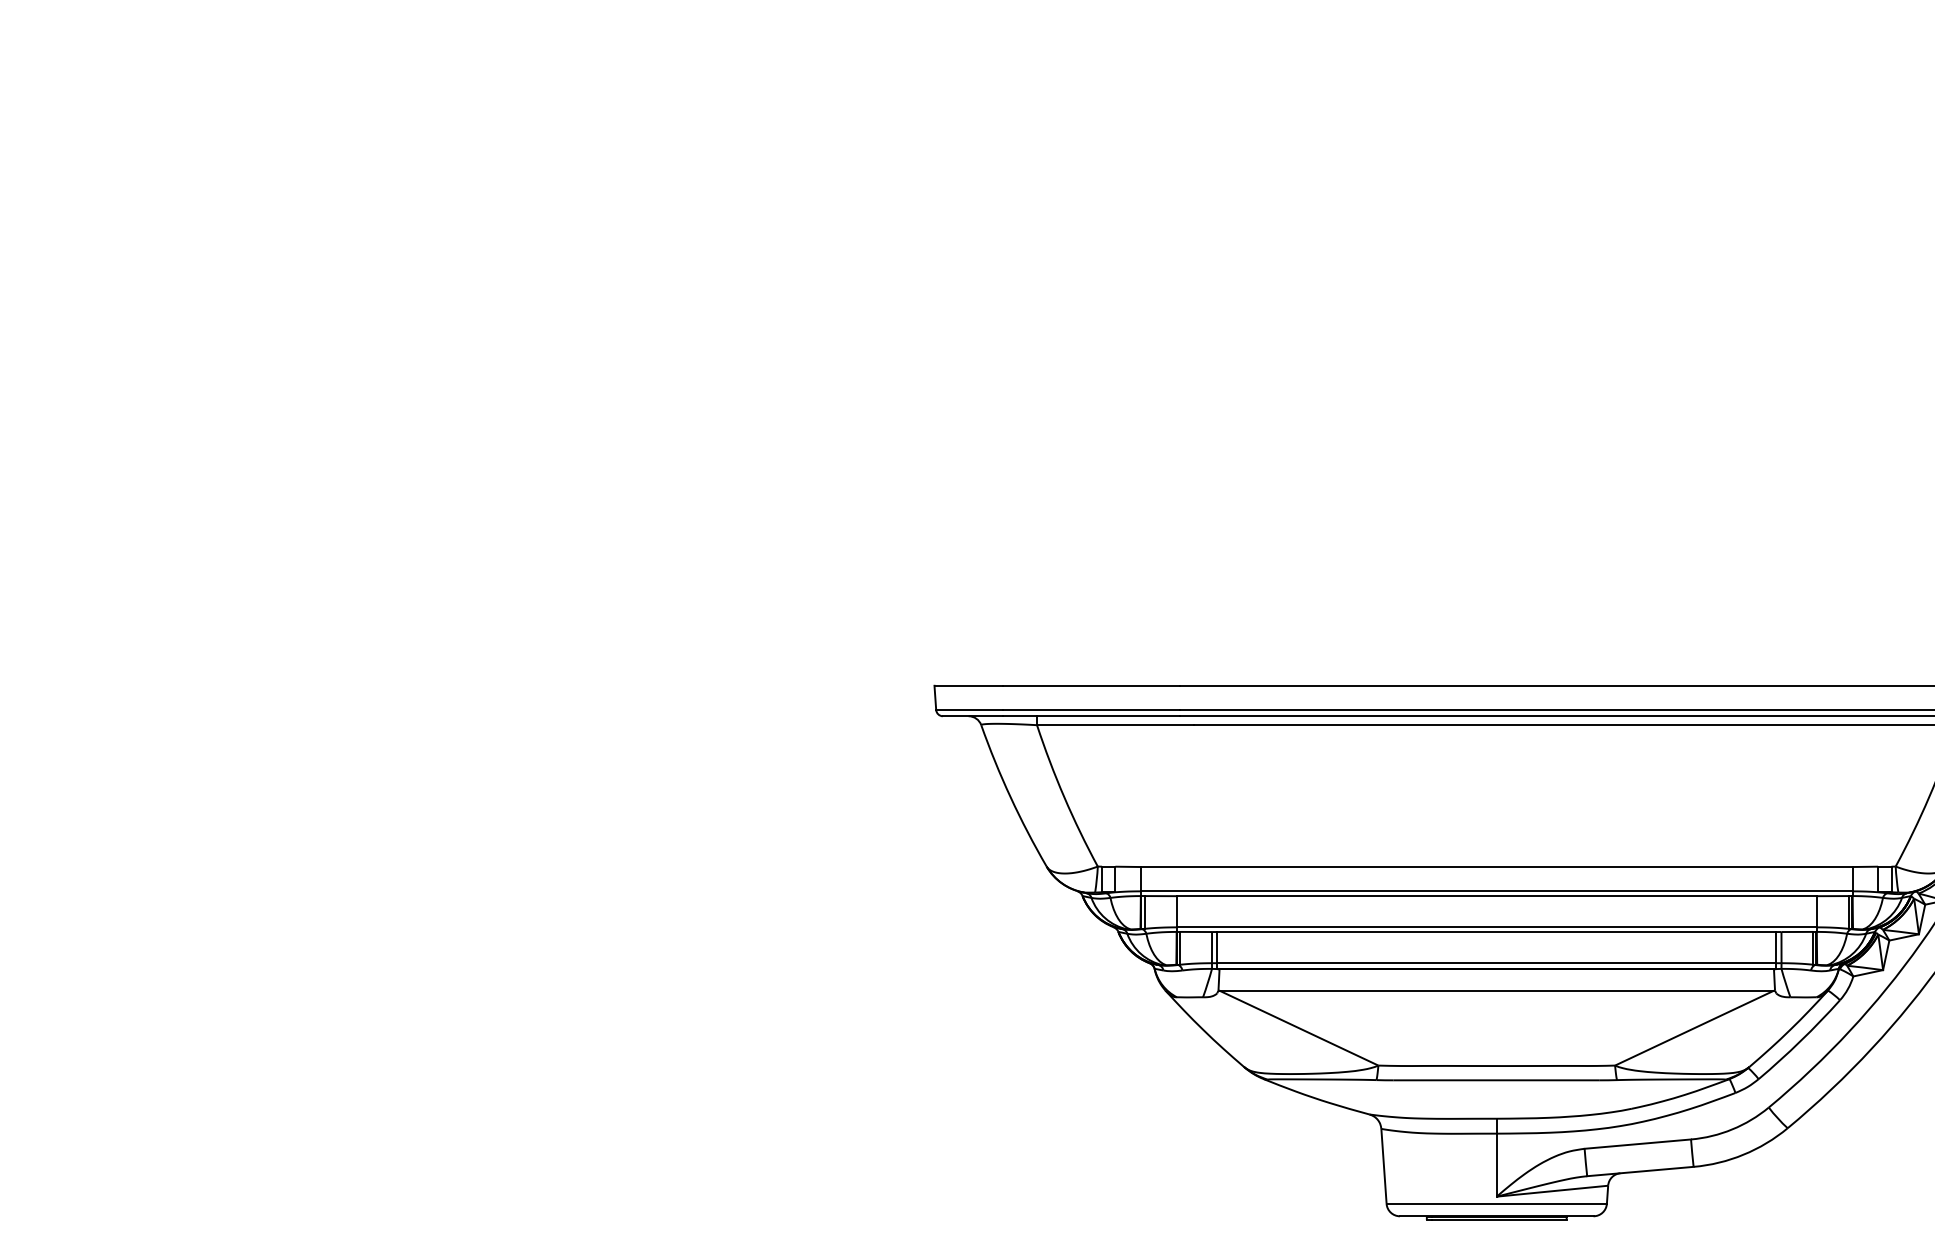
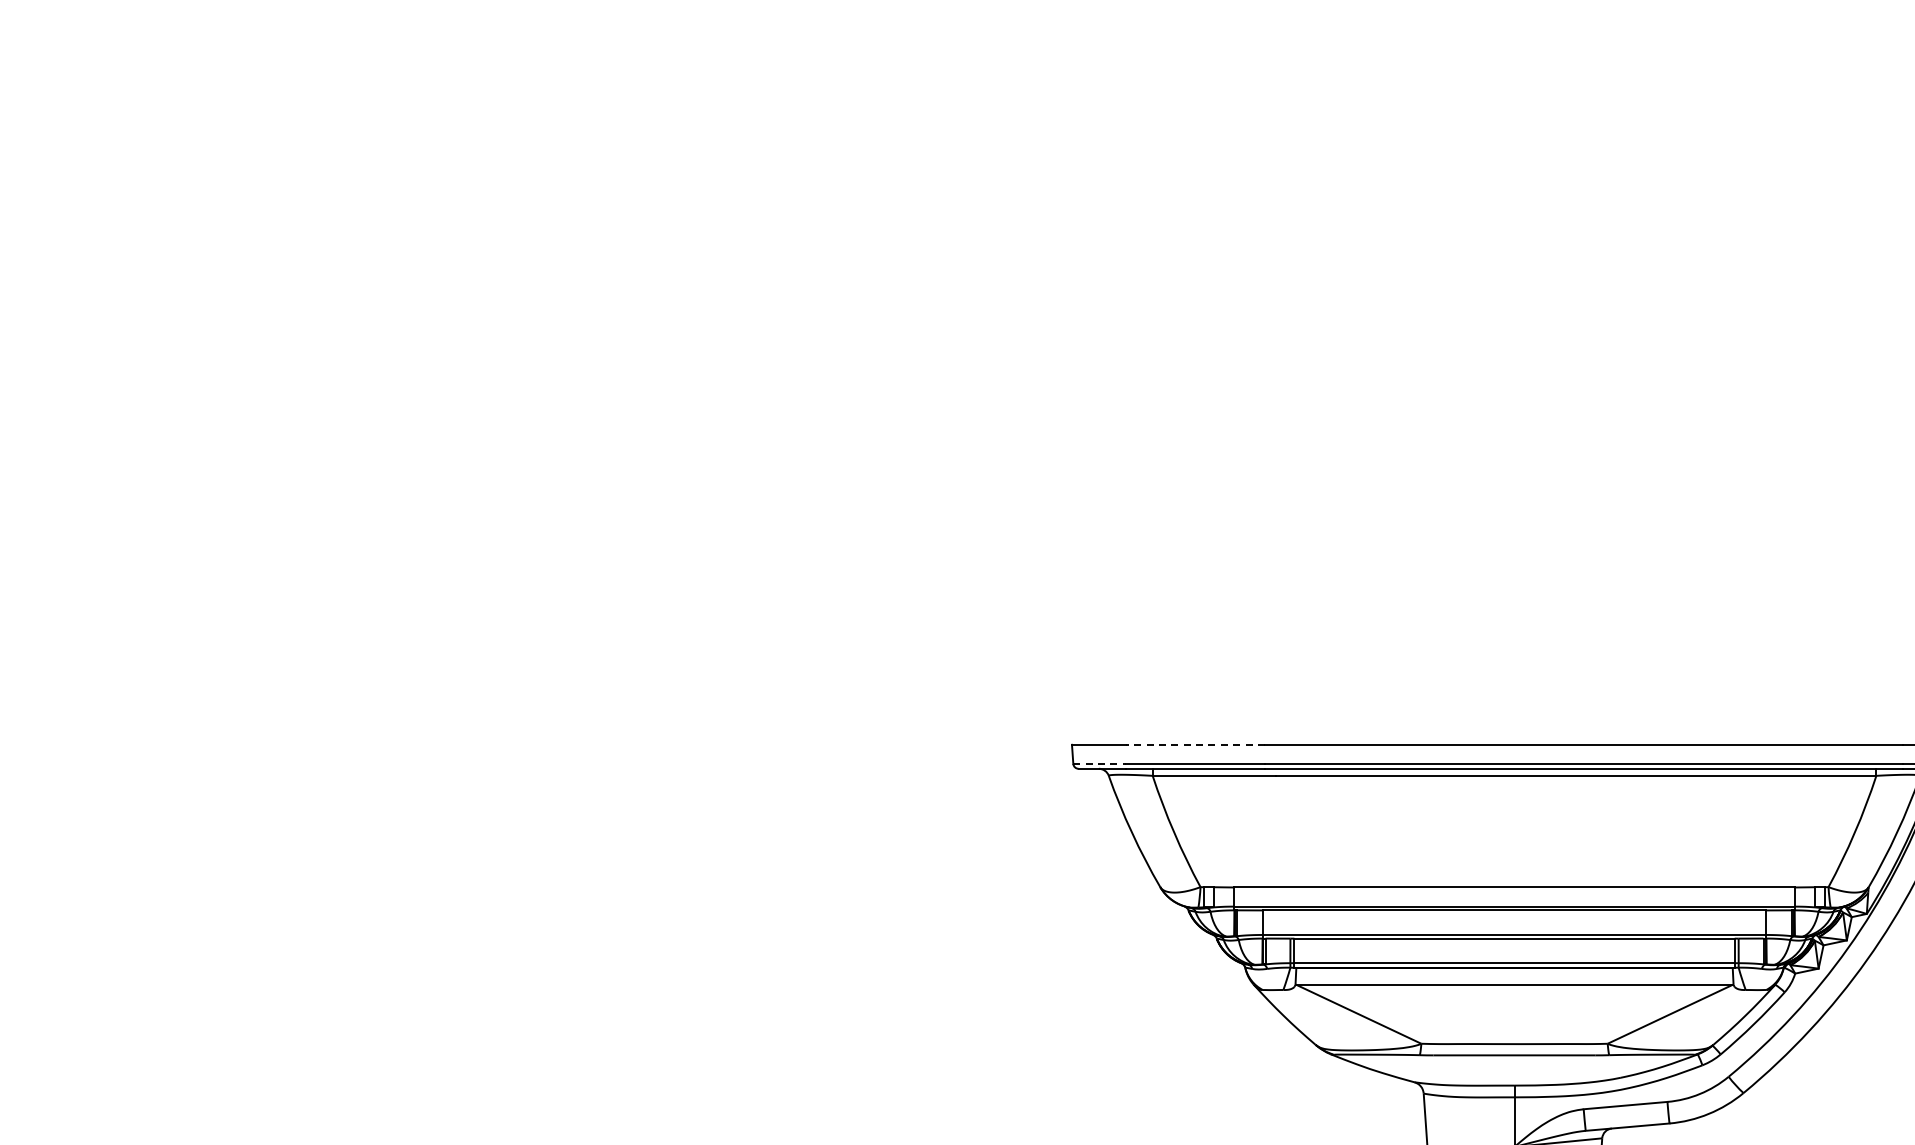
line: (1091, 685) -> (1195, 744), solid -> dashed
line: (969, 709) -> (1099, 763), solid -> dashed

